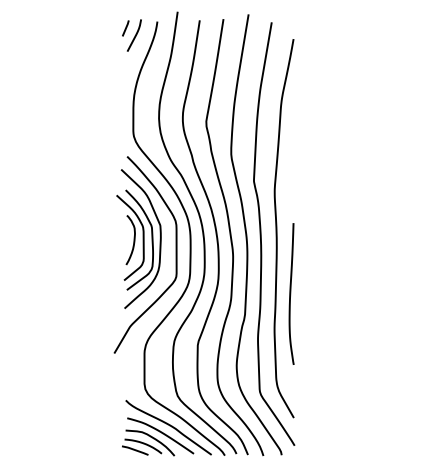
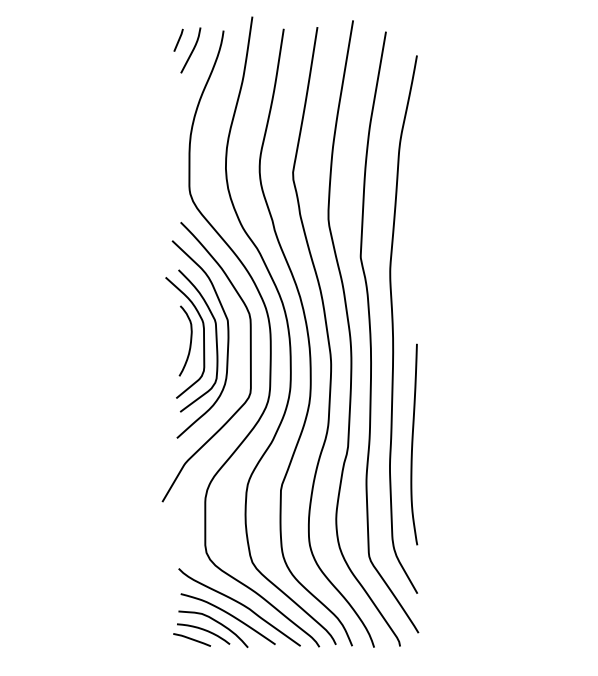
curve: (291, 293) -> (414, 443), moved

